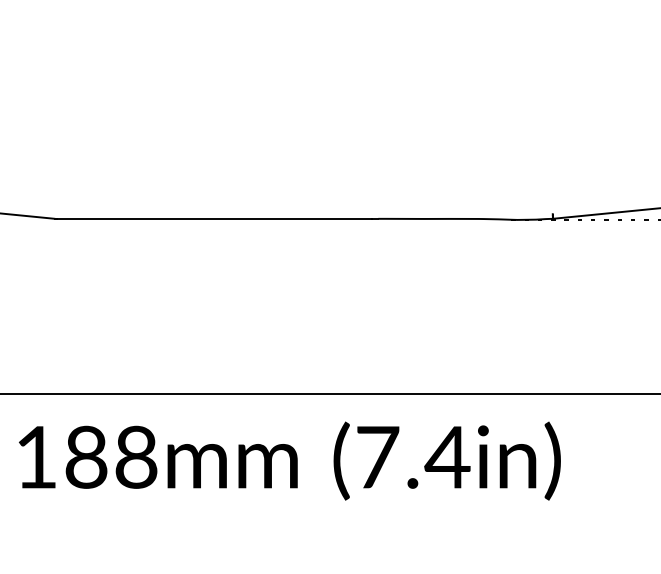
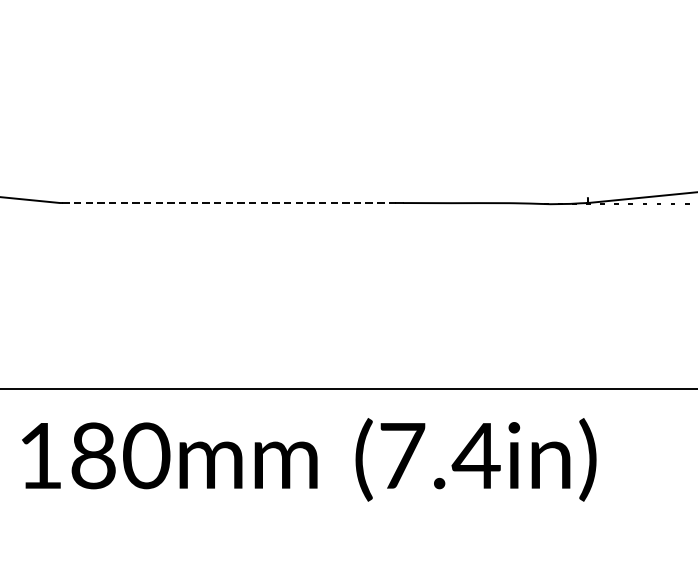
line: (214, 218) -> (229, 202), solid -> dashed
text: (136, 457) -> (146, 456), 188mm -> 180mm

